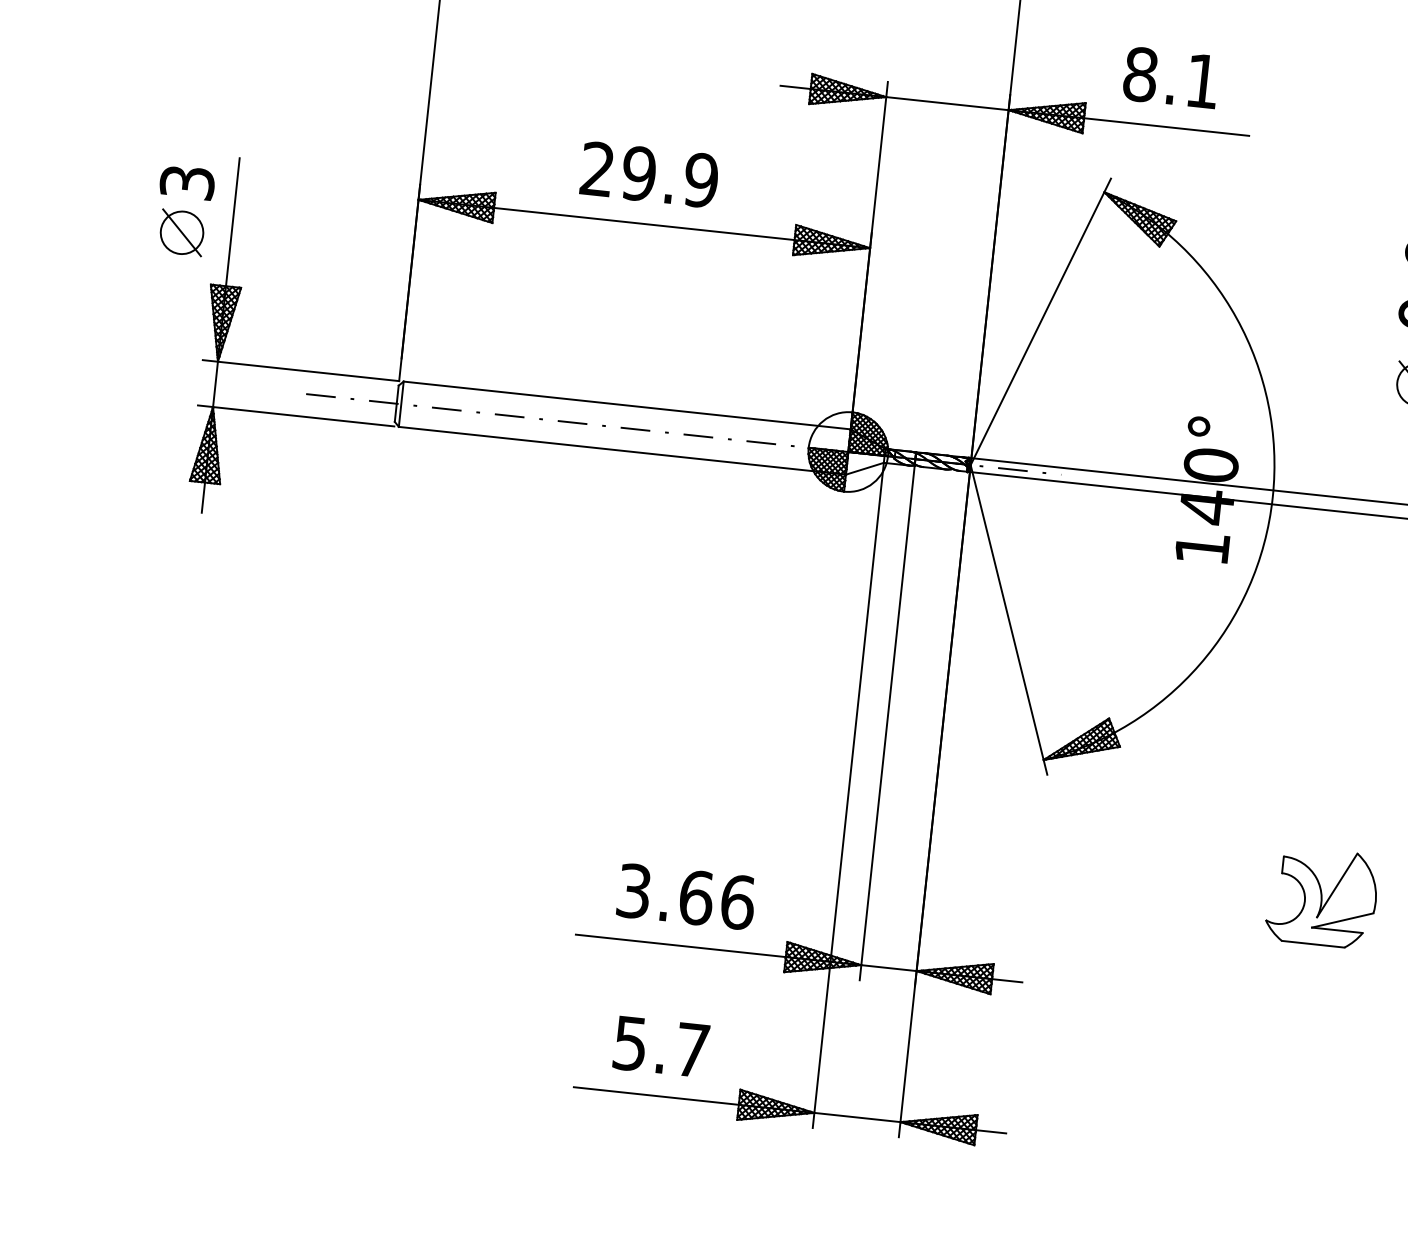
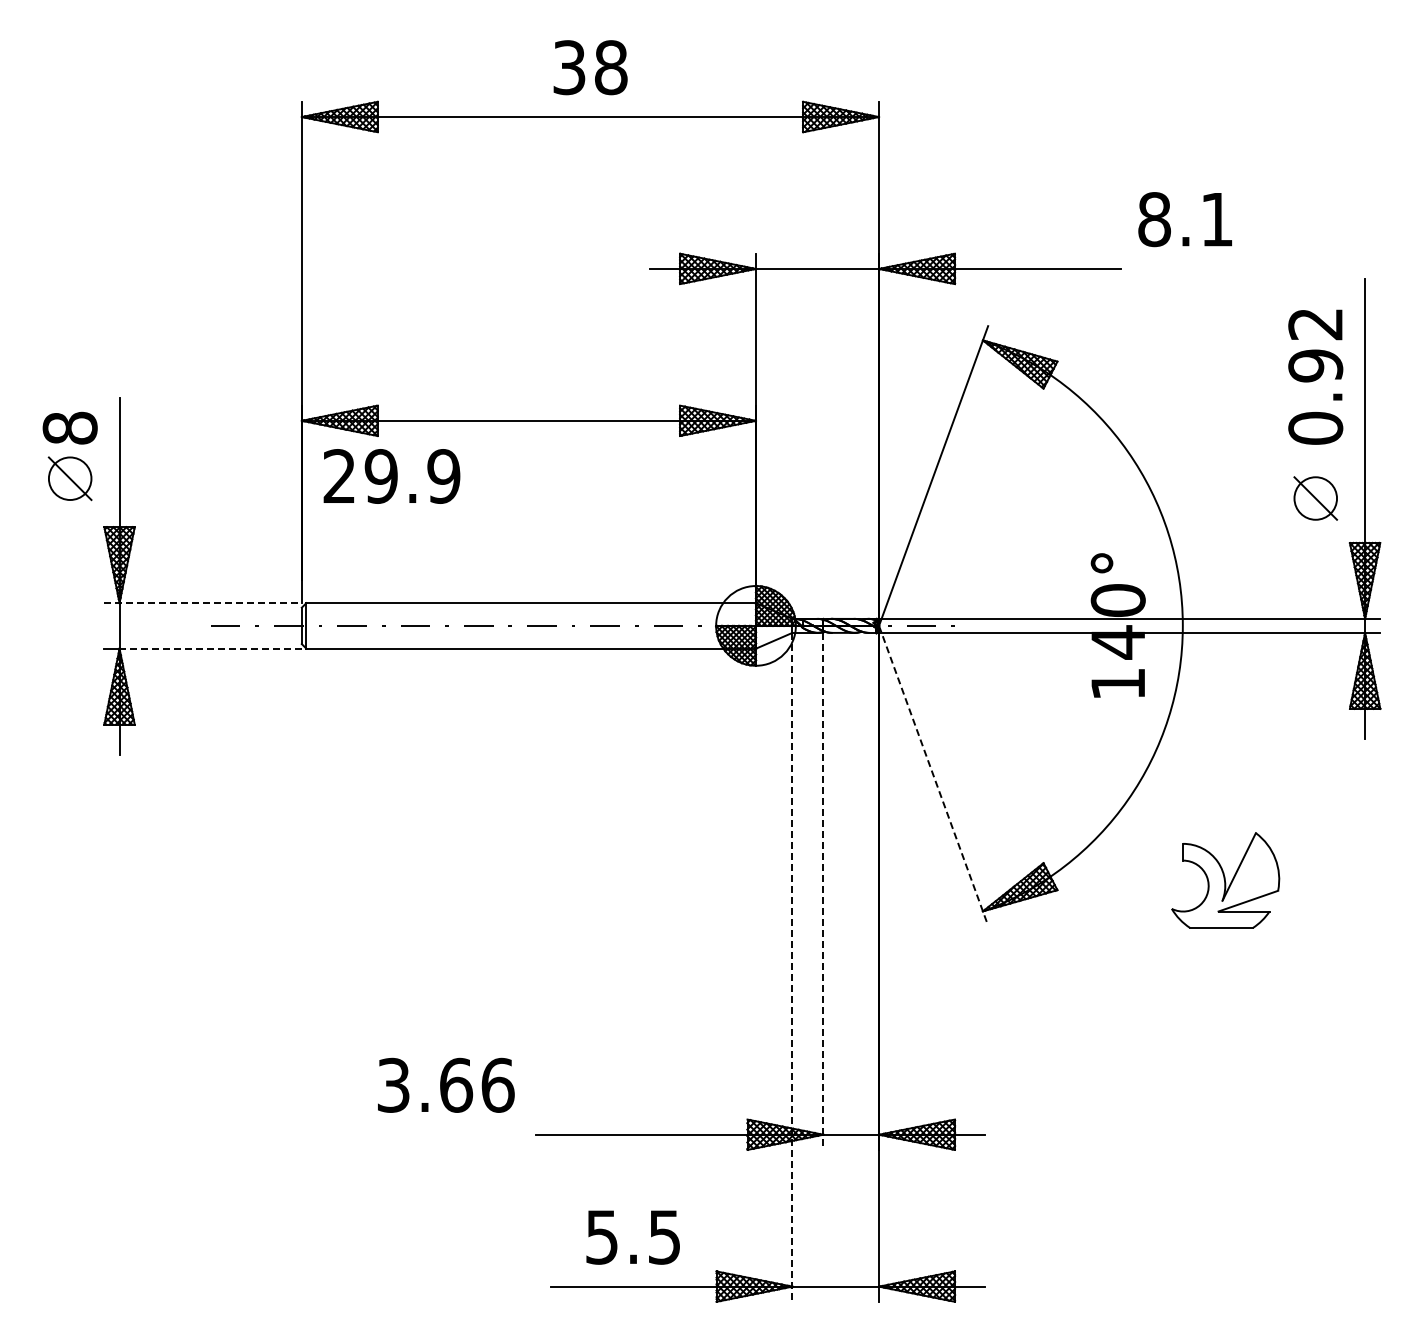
text: (1170, 77) -> (1184, 219), moved
text: (649, 174) -> (391, 476), moved
text: (186, 181) -> (69, 427), 3 -> 8
line: (301, 371) -> (203, 603), solid -> dashed
line: (303, 416) -> (210, 648), solid -> dashed
line: (1008, 620) -> (933, 776), solid -> dashed
line: (887, 723) -> (823, 891), solid -> dashed
line: (848, 795) -> (792, 967), solid -> dashed
text: (686, 895) -> (446, 1084), moved
part: (1322, 897) -> (1225, 880), moved
text: (692, 1050) -> (664, 1237), 5.7 -> 5.5

